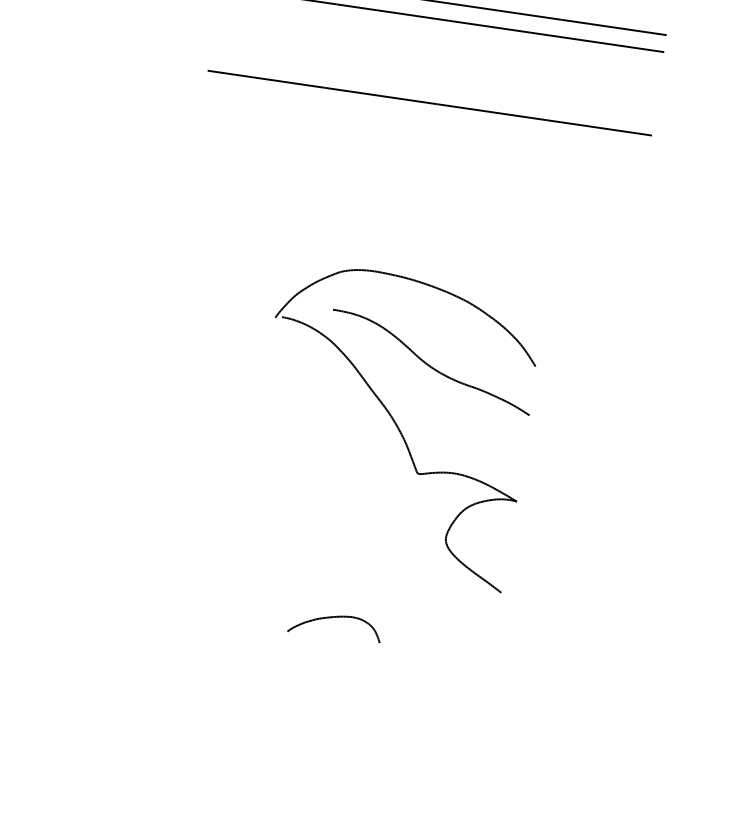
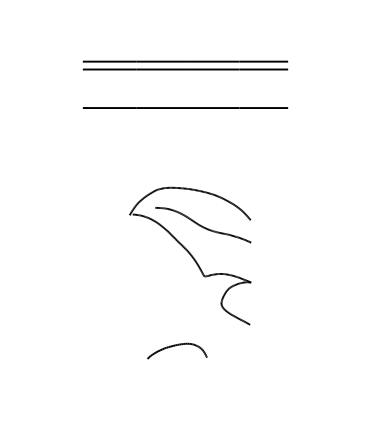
part: (333, 625) -> (176, 350), size x1.4

